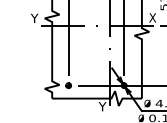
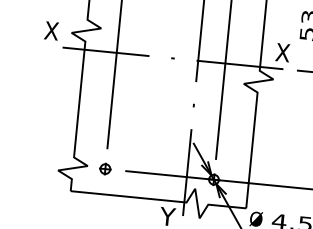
text: (34, 17) -> (51, 29), Y -> X

